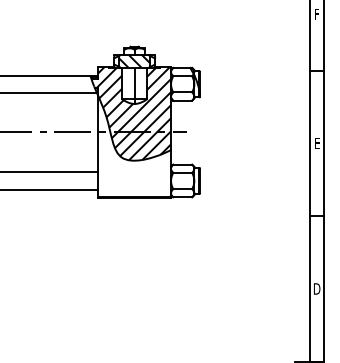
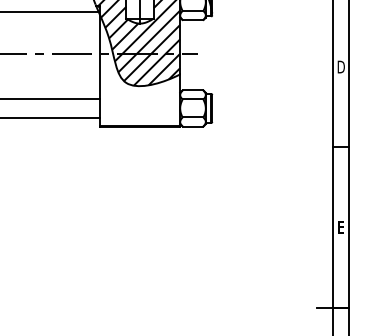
text: (317, 143) -> (341, 67), E -> D
text: (317, 288) -> (341, 226), D -> E

